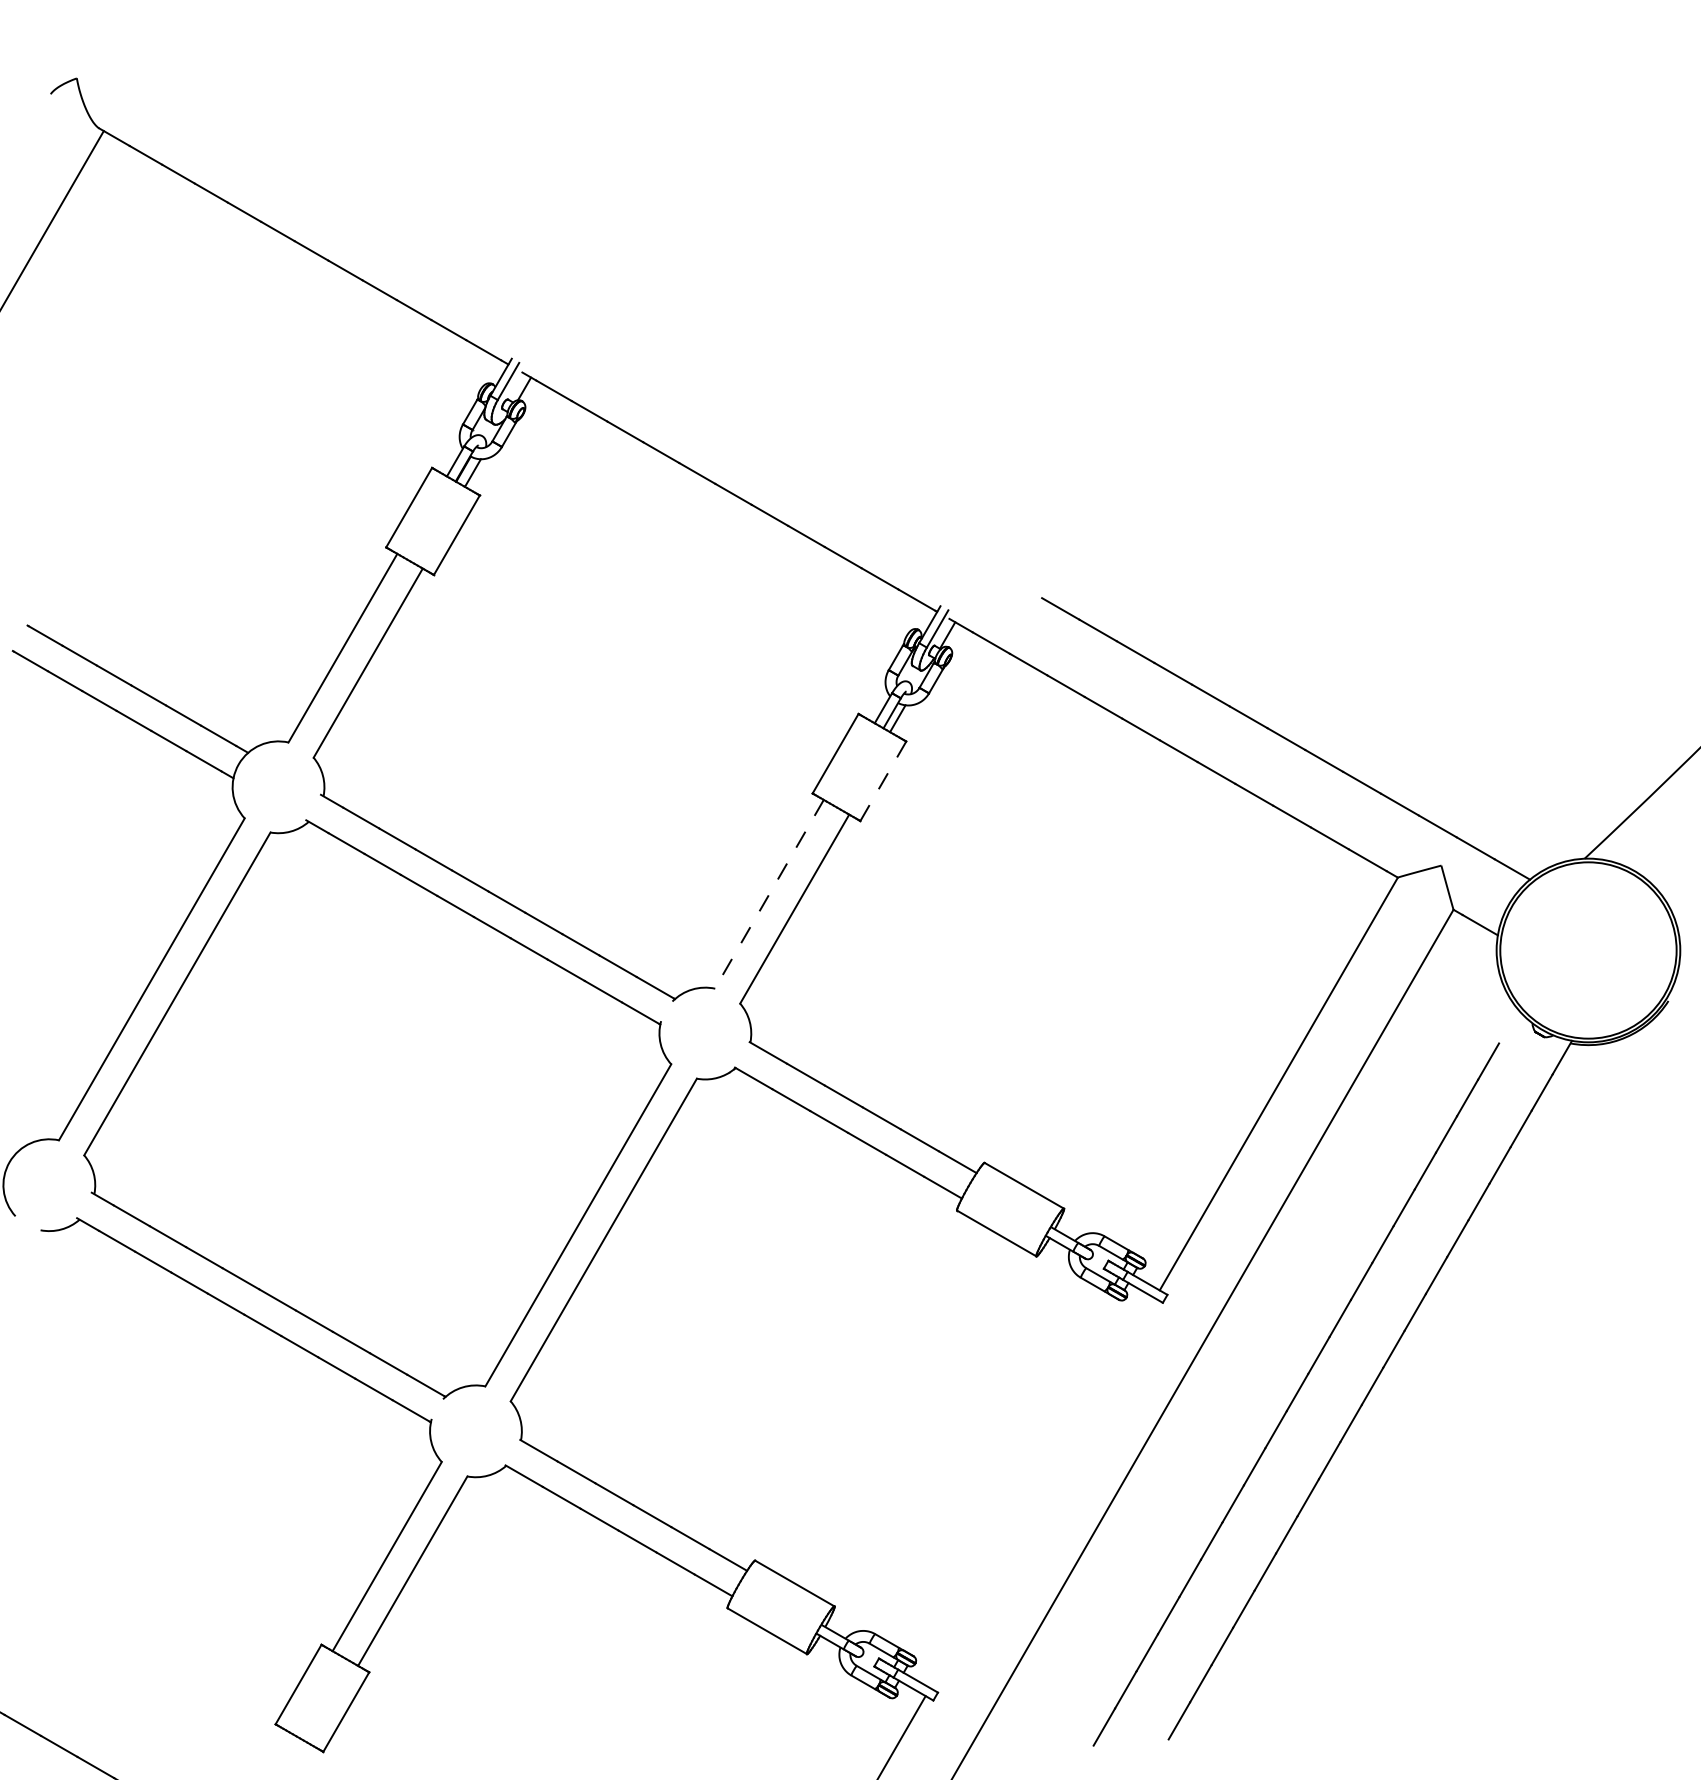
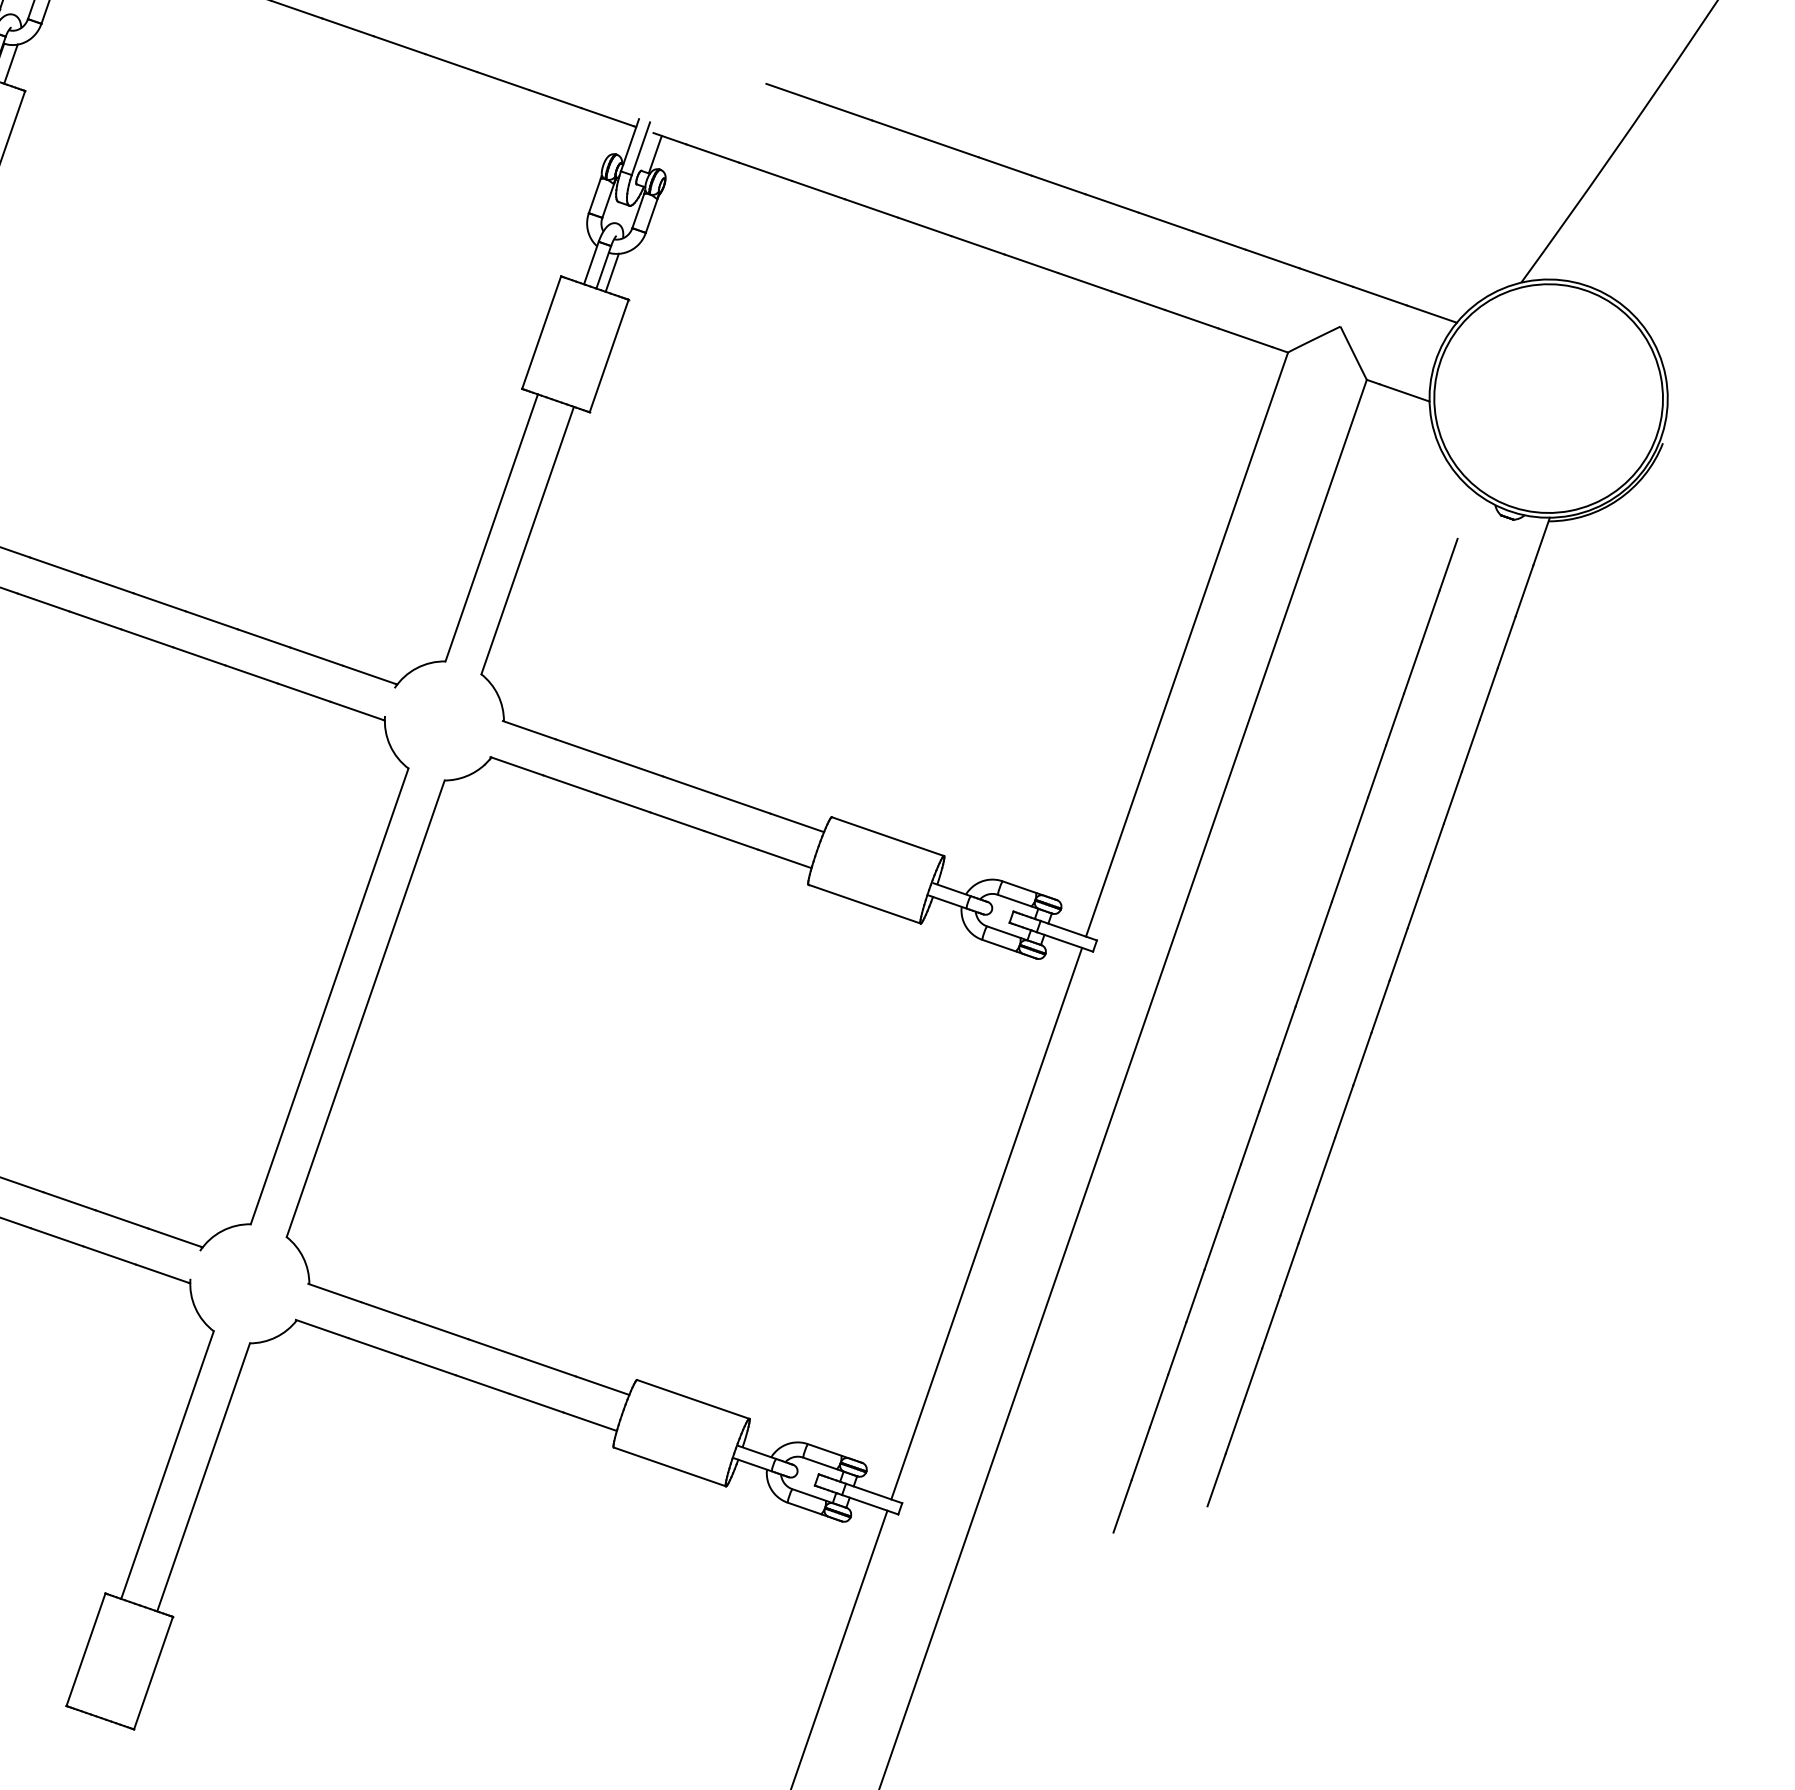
line: (883, 781) -> (609, 356), dashed -> solid
line: (769, 894) -> (491, 528), dashed -> solid
line: (1042, 1493) -> (986, 1224), added

